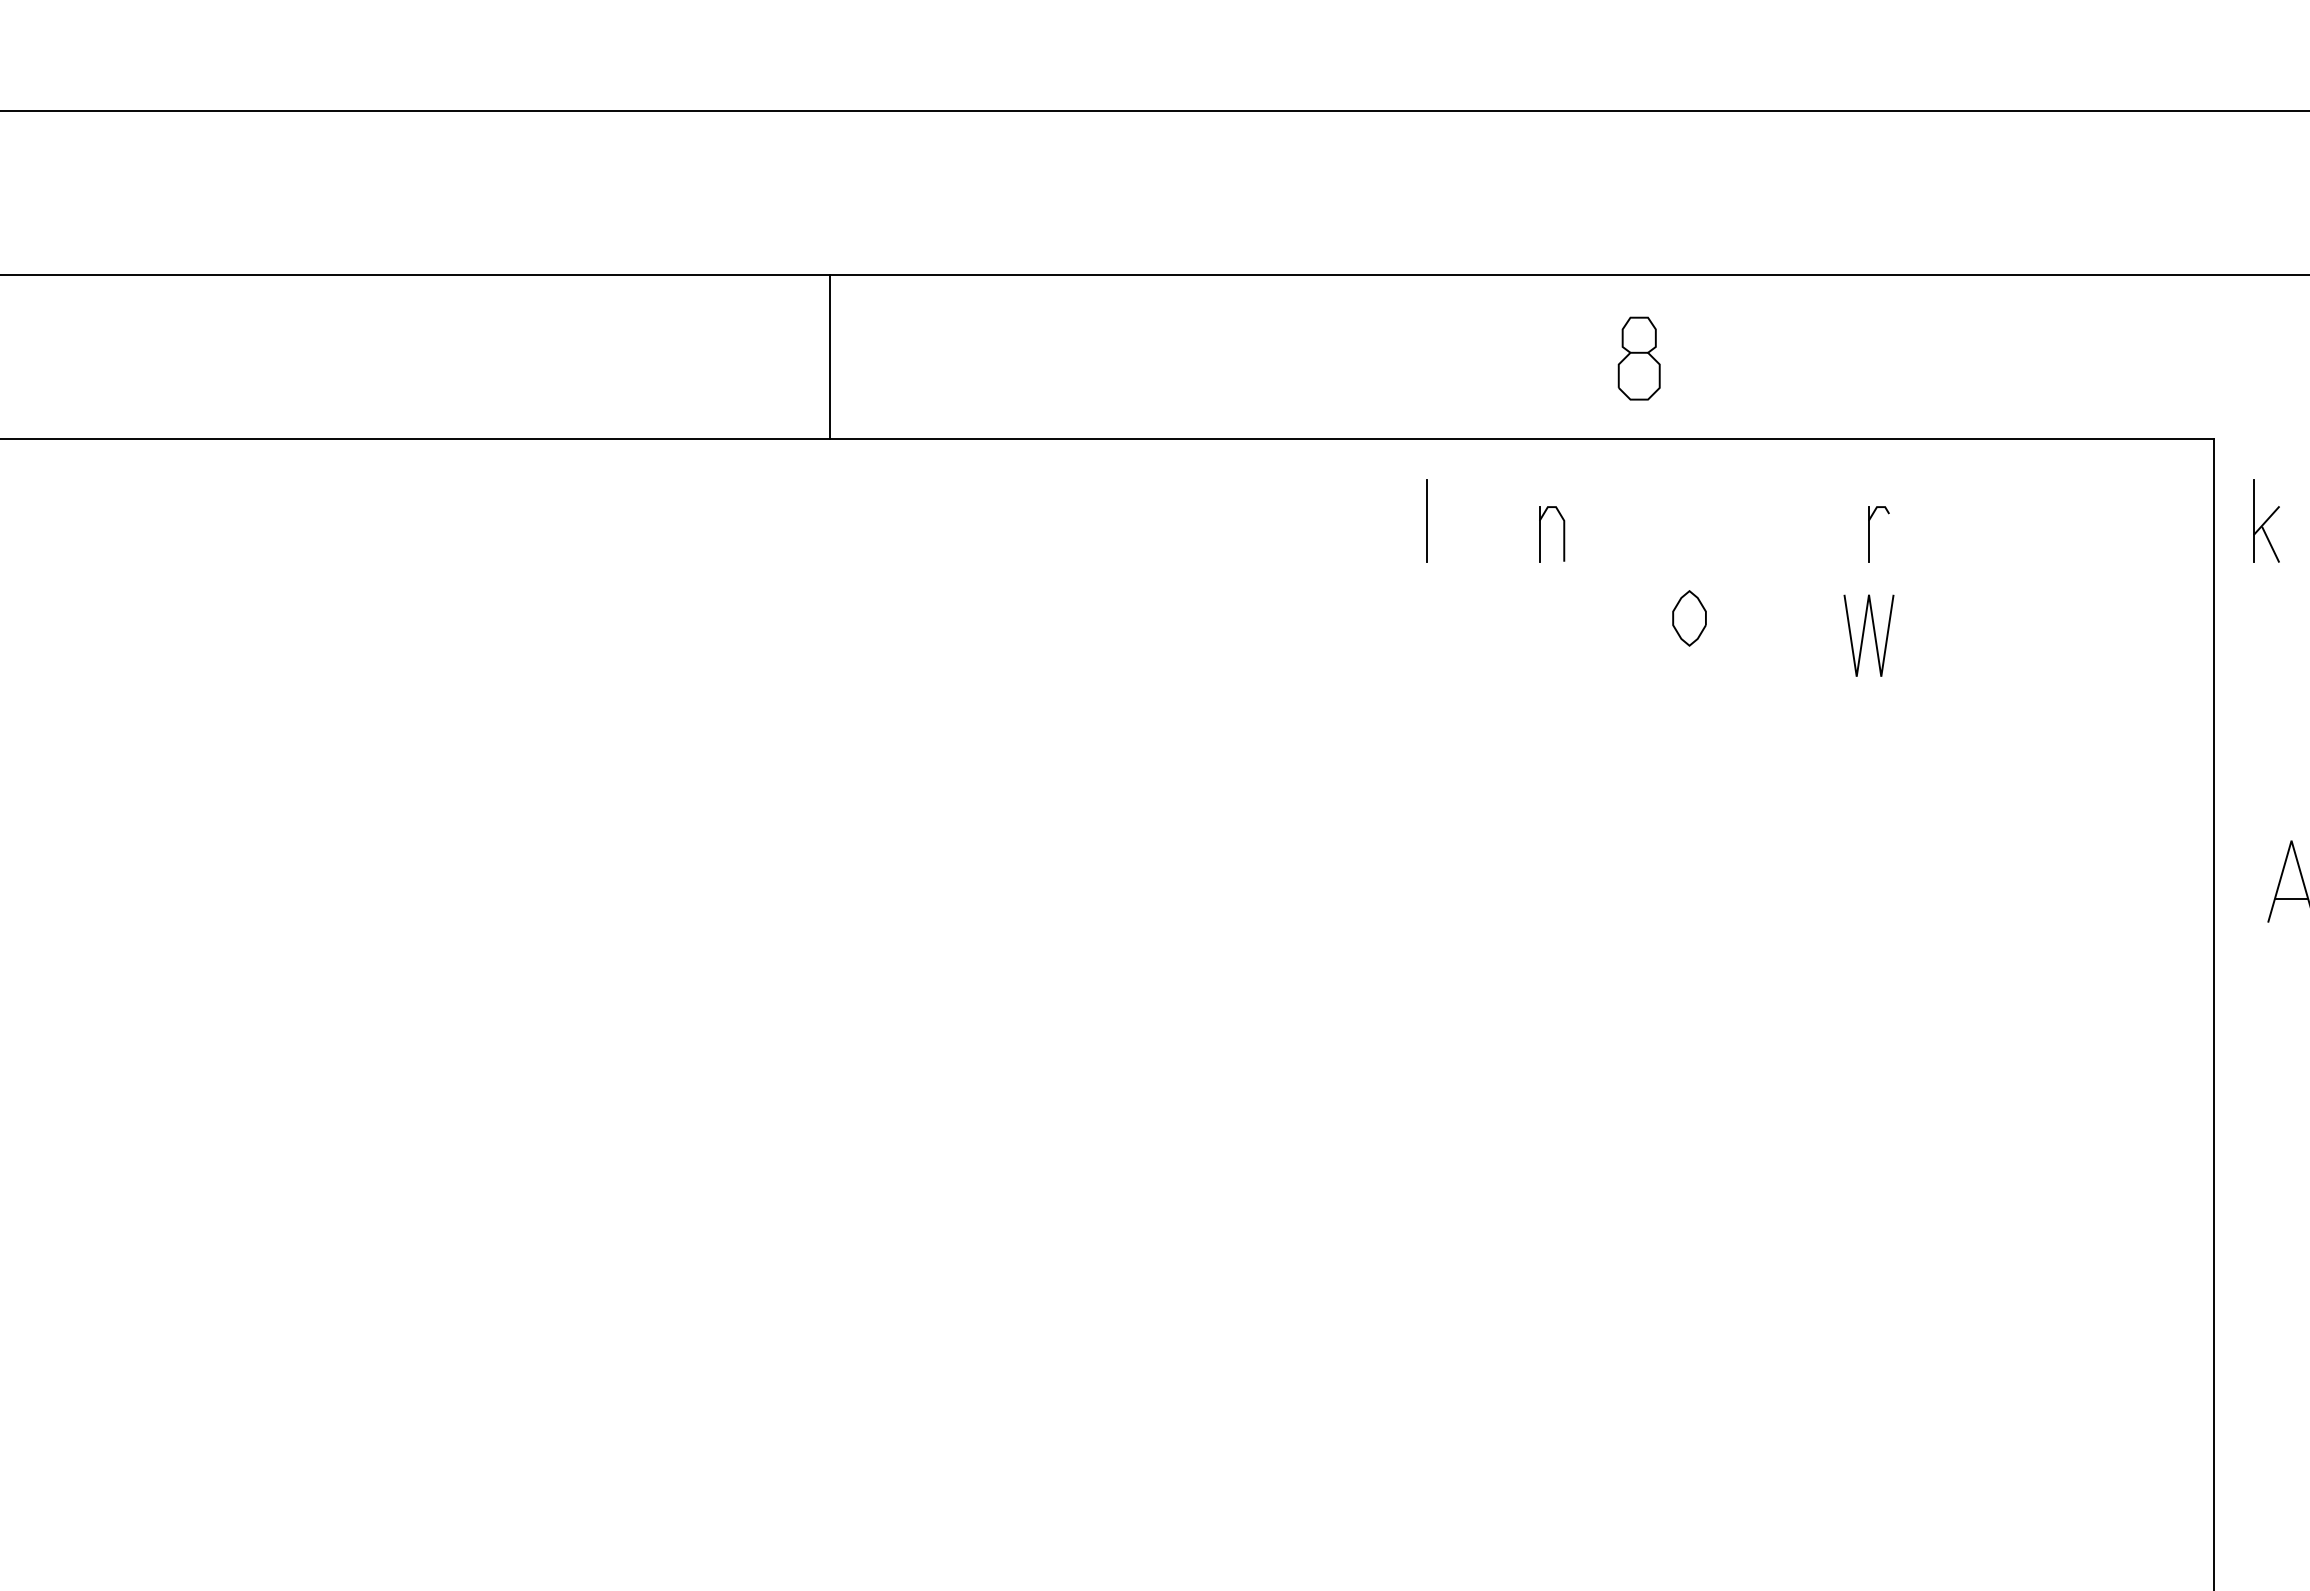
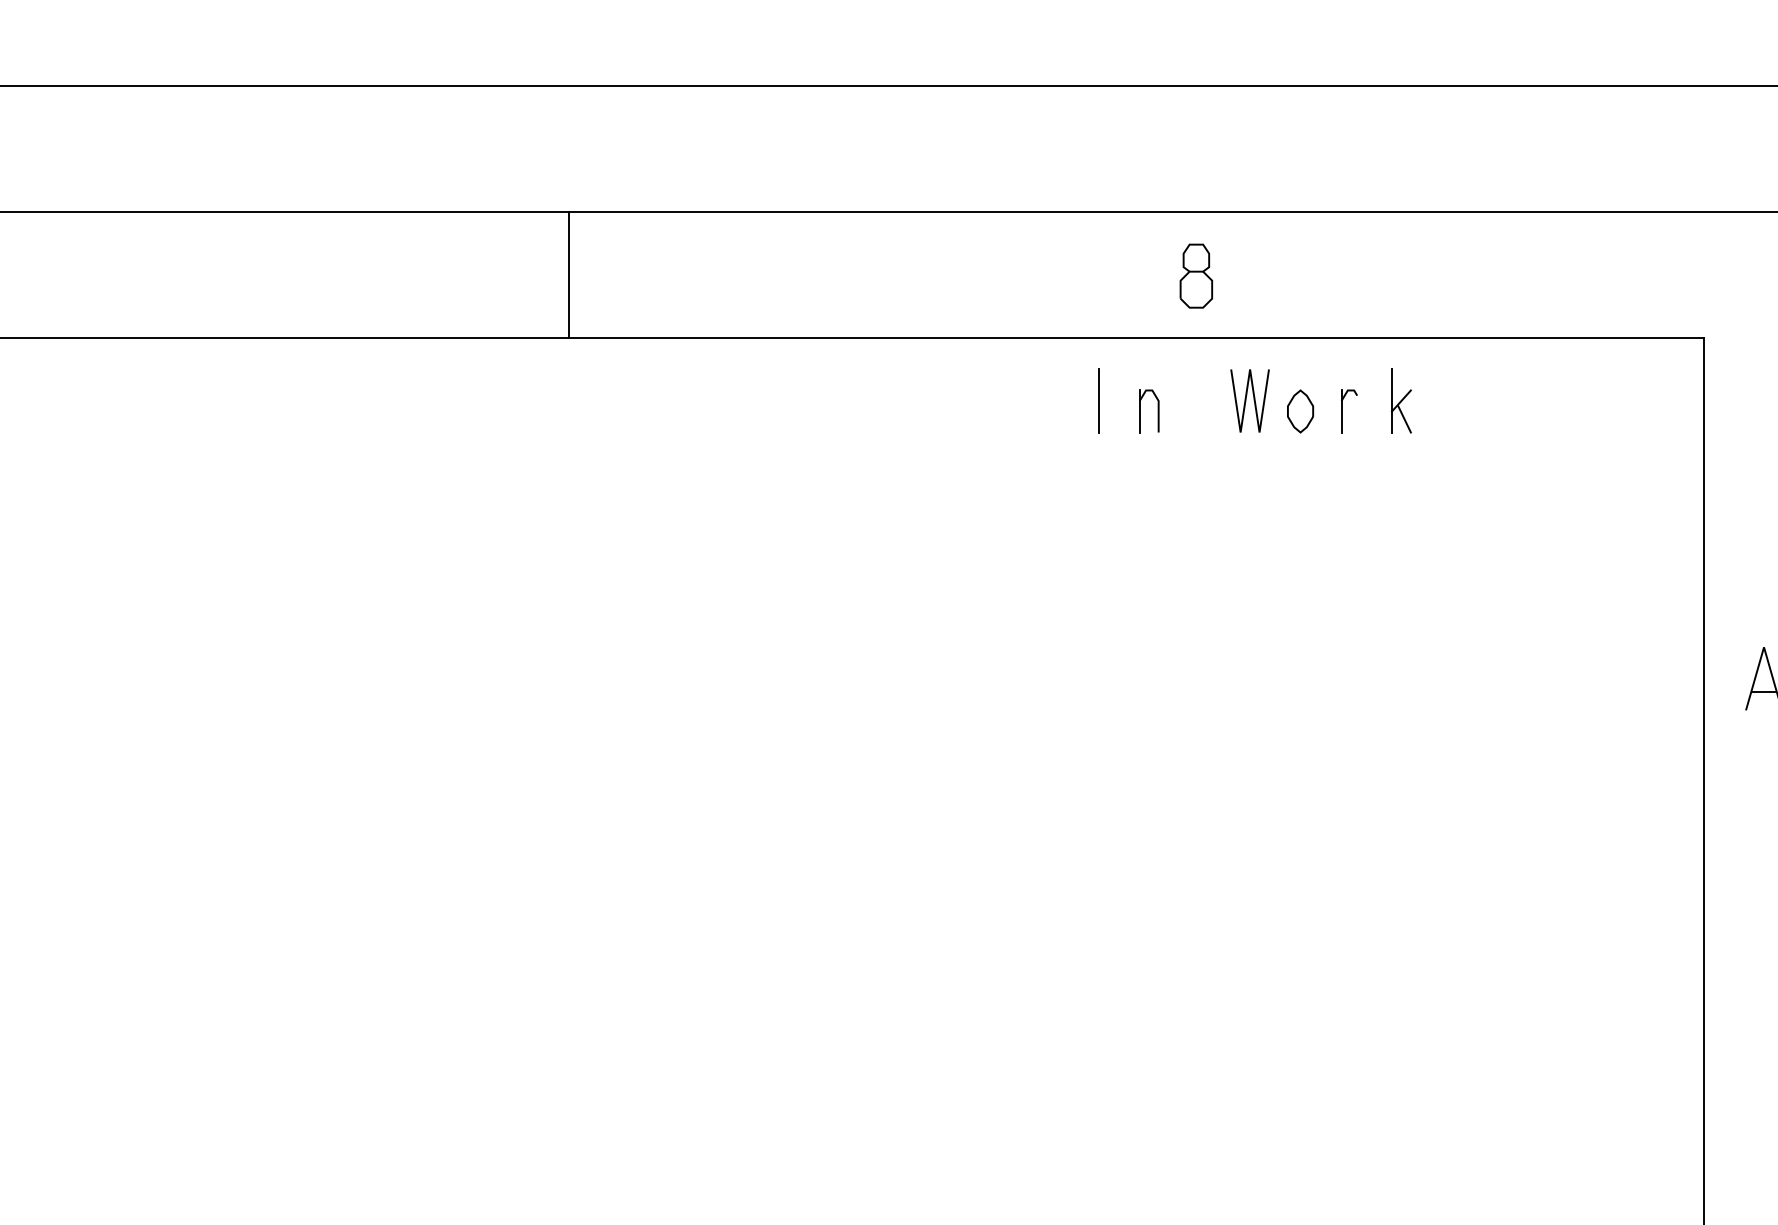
line: (830, 356) -> (569, 274), moved
part: (1638, 358) -> (1195, 276), moved
part: (2266, 520) -> (1401, 400), moved
part: (1563, 534) -> (1158, 411), moved
part: (1869, 534) -> (1342, 411), moved
part: (1689, 618) -> (1300, 411), moved
line: (1864, 633) -> (1246, 399), moved

